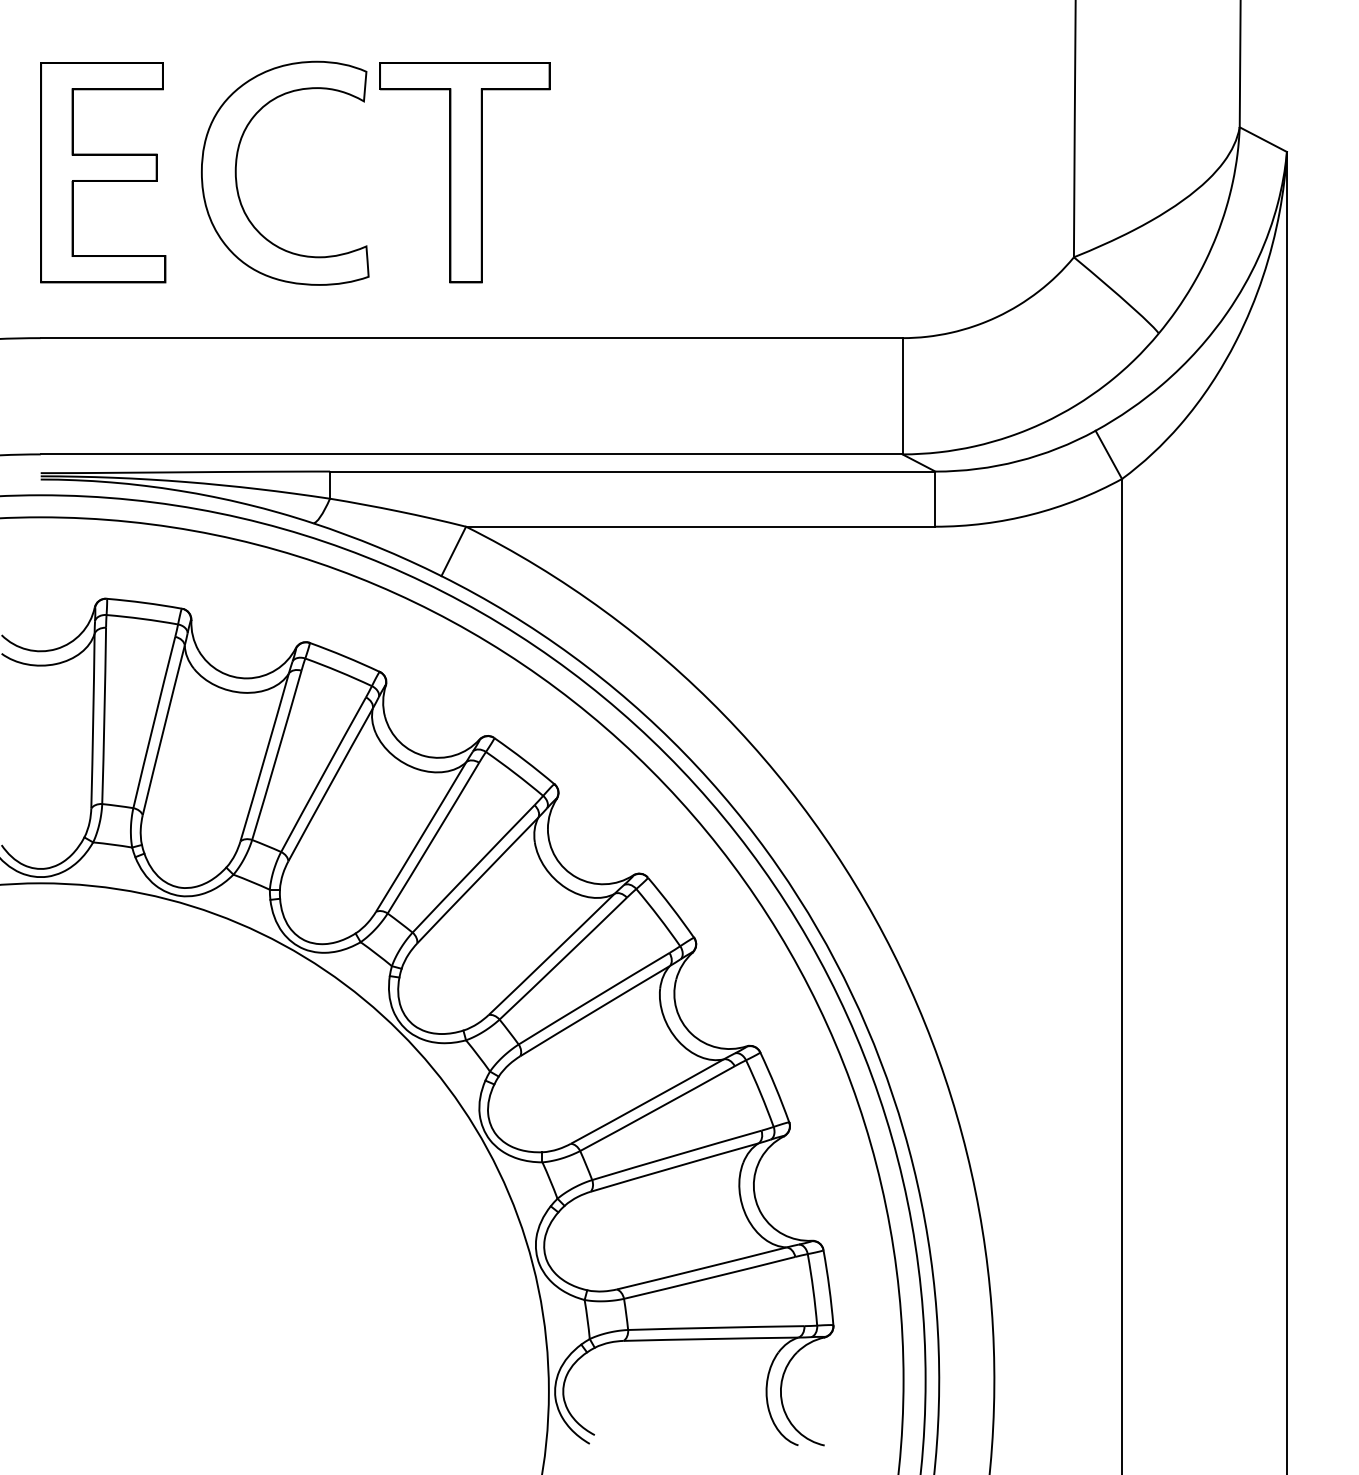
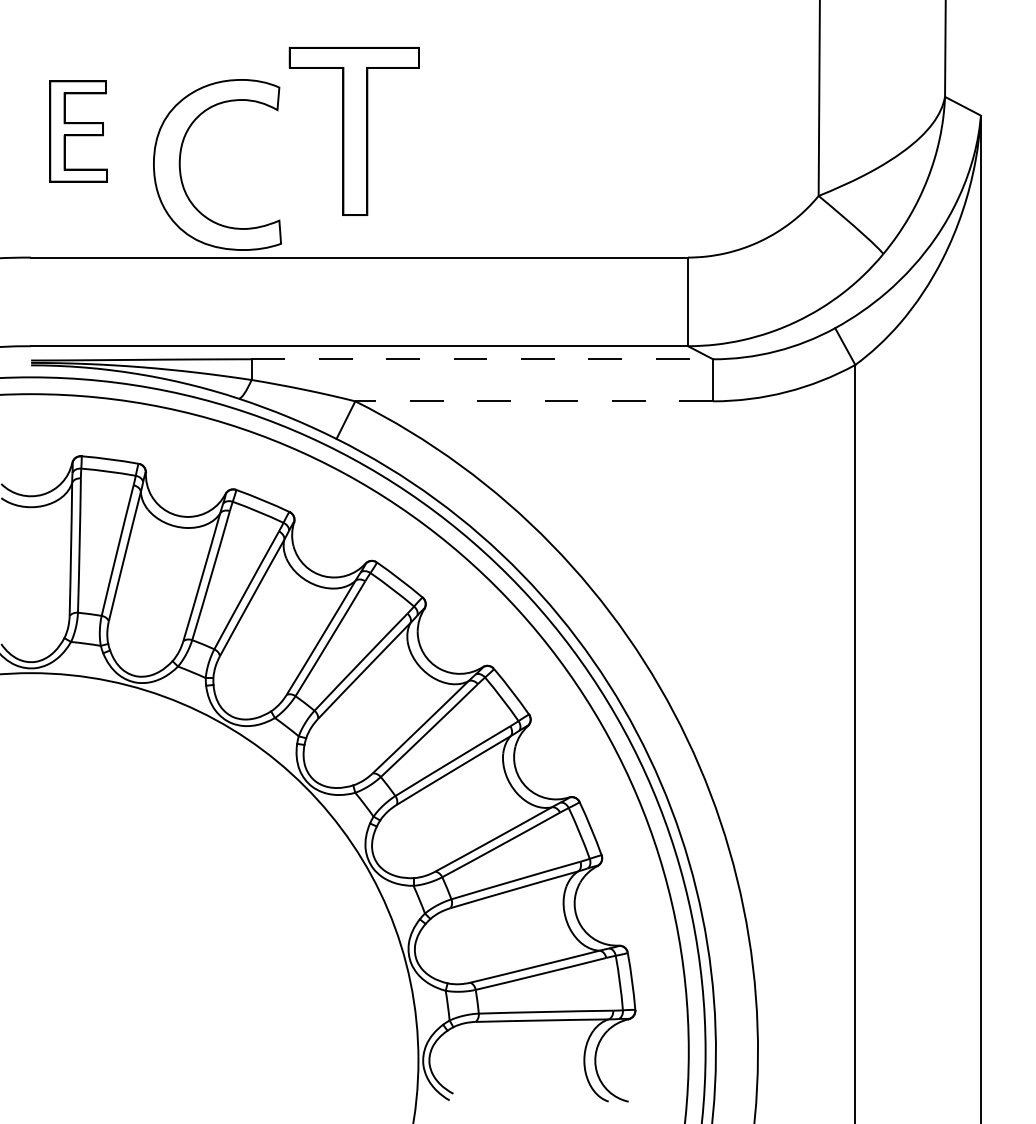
part: (102, 172) -> (78, 131), size x0.6
part: (238, 181) -> (181, 171), moved
line: (632, 471) -> (482, 359), solid -> dashed
line: (701, 526) -> (534, 401), solid -> dashed

